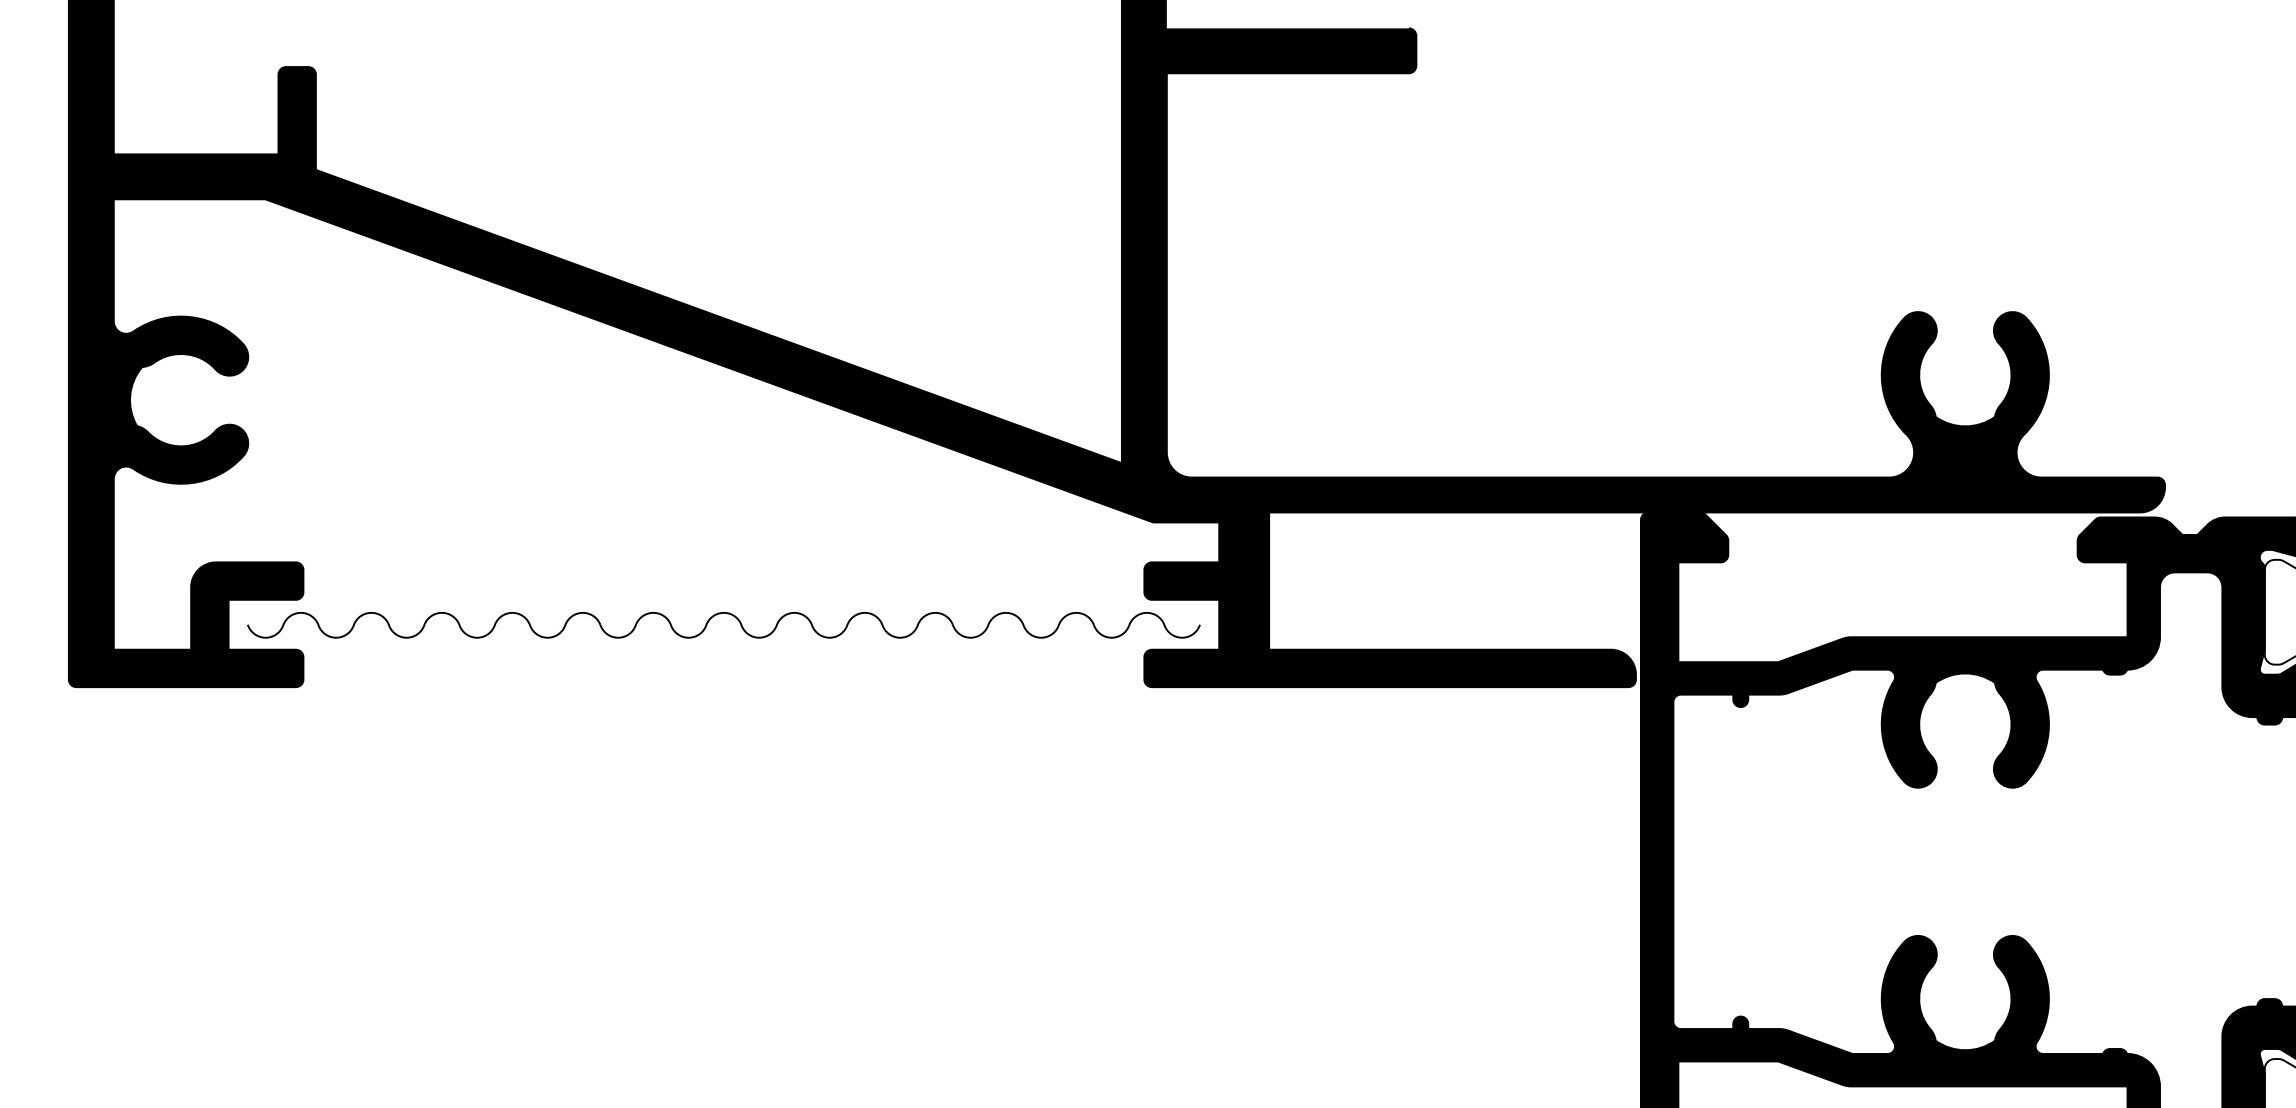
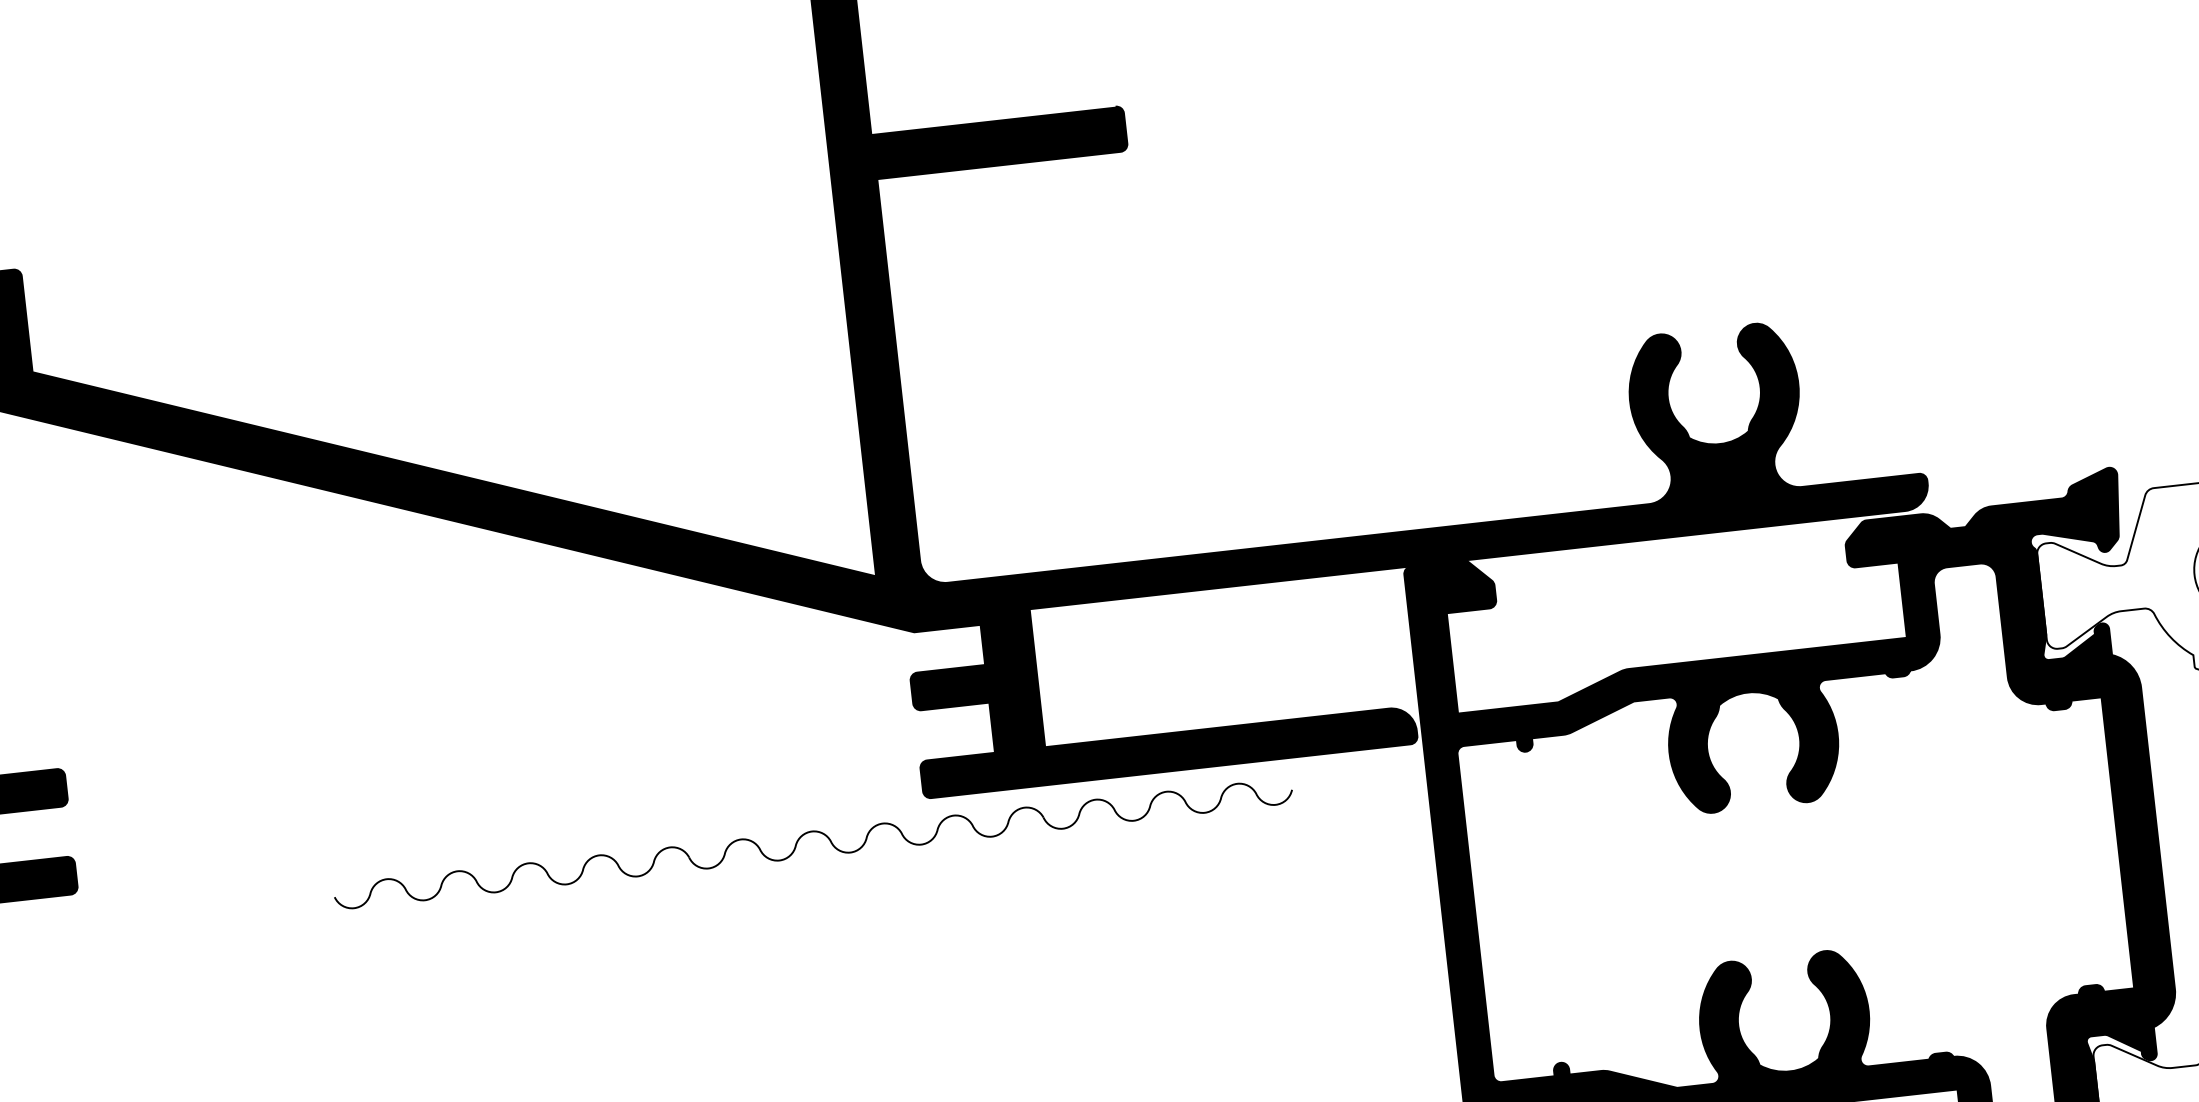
part: (720, 614) -> (808, 833), moved

